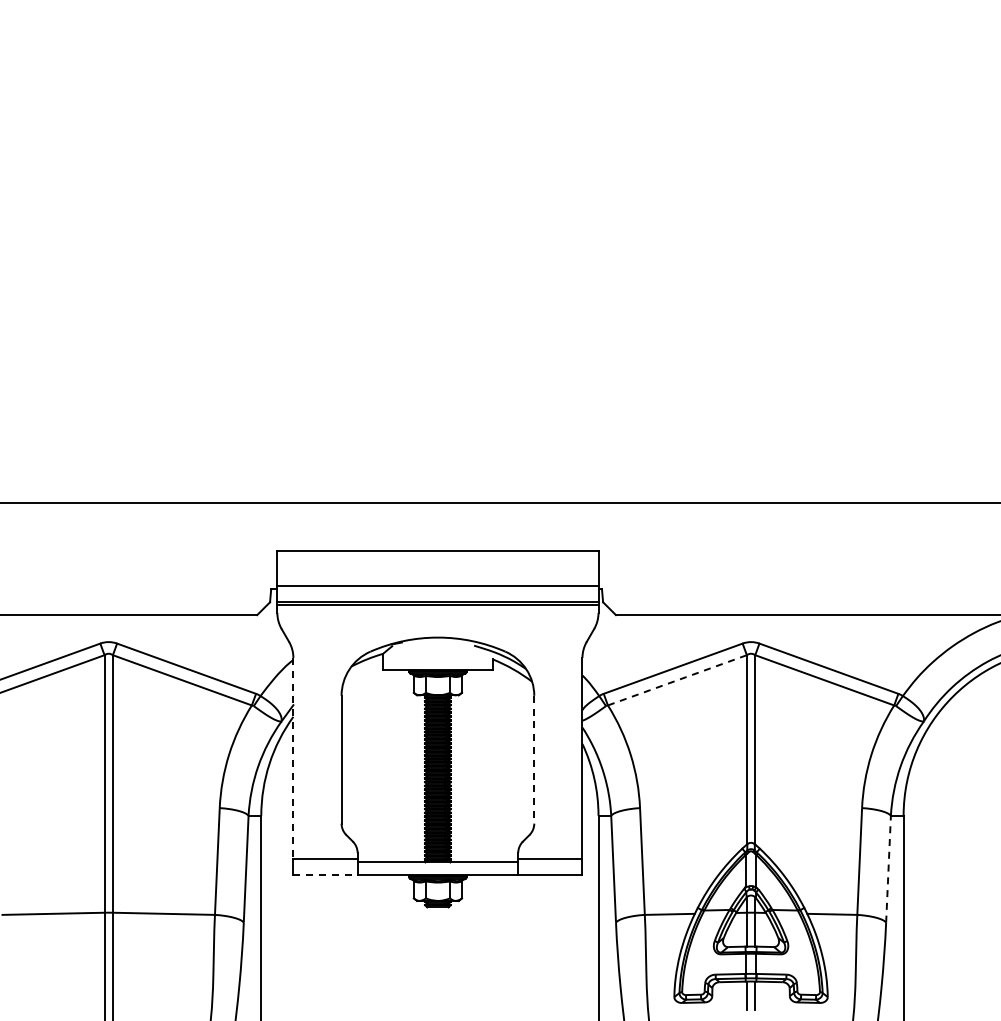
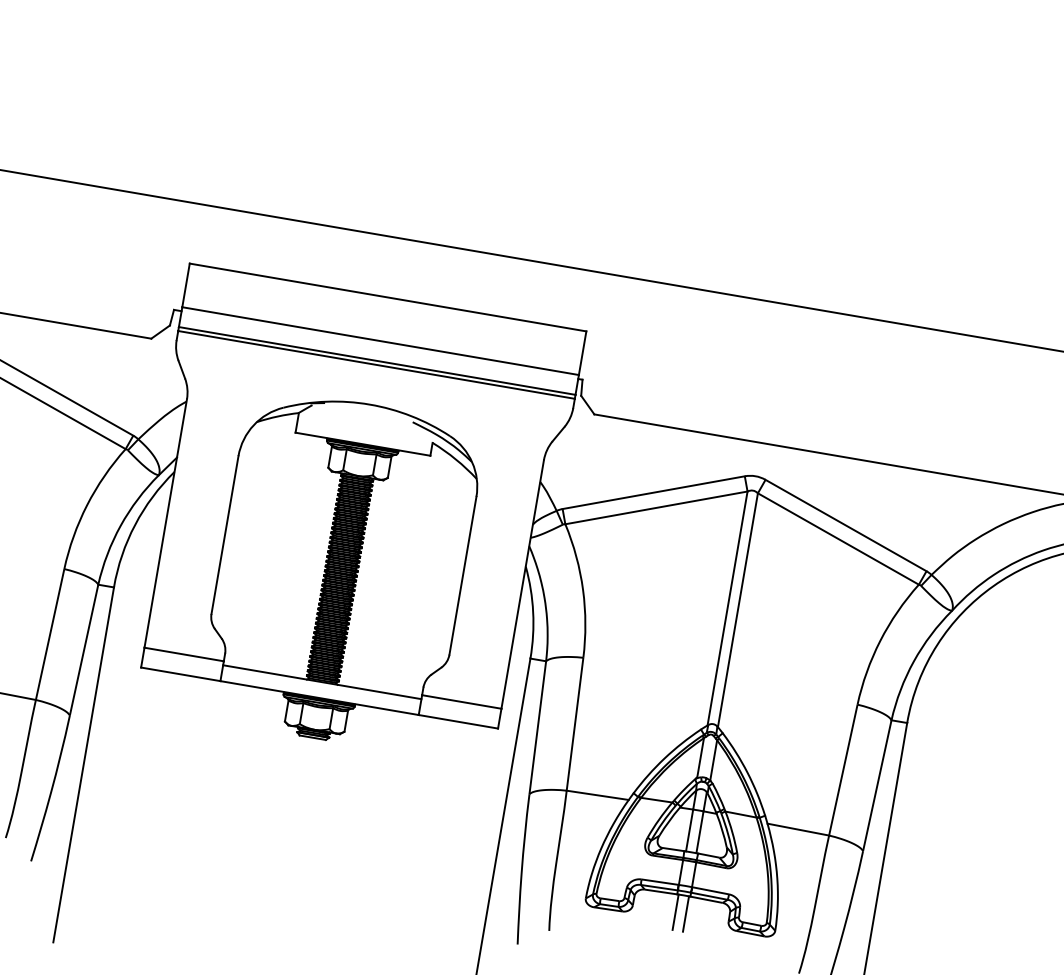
line: (677, 680) -> (656, 508), dashed -> solid
line: (293, 758) -> (165, 523), dashed -> solid
line: (534, 759) -> (463, 575), dashed -> solid
line: (888, 867) -> (877, 783), dashed -> solid
line: (326, 875) -> (181, 674), dashed -> solid

